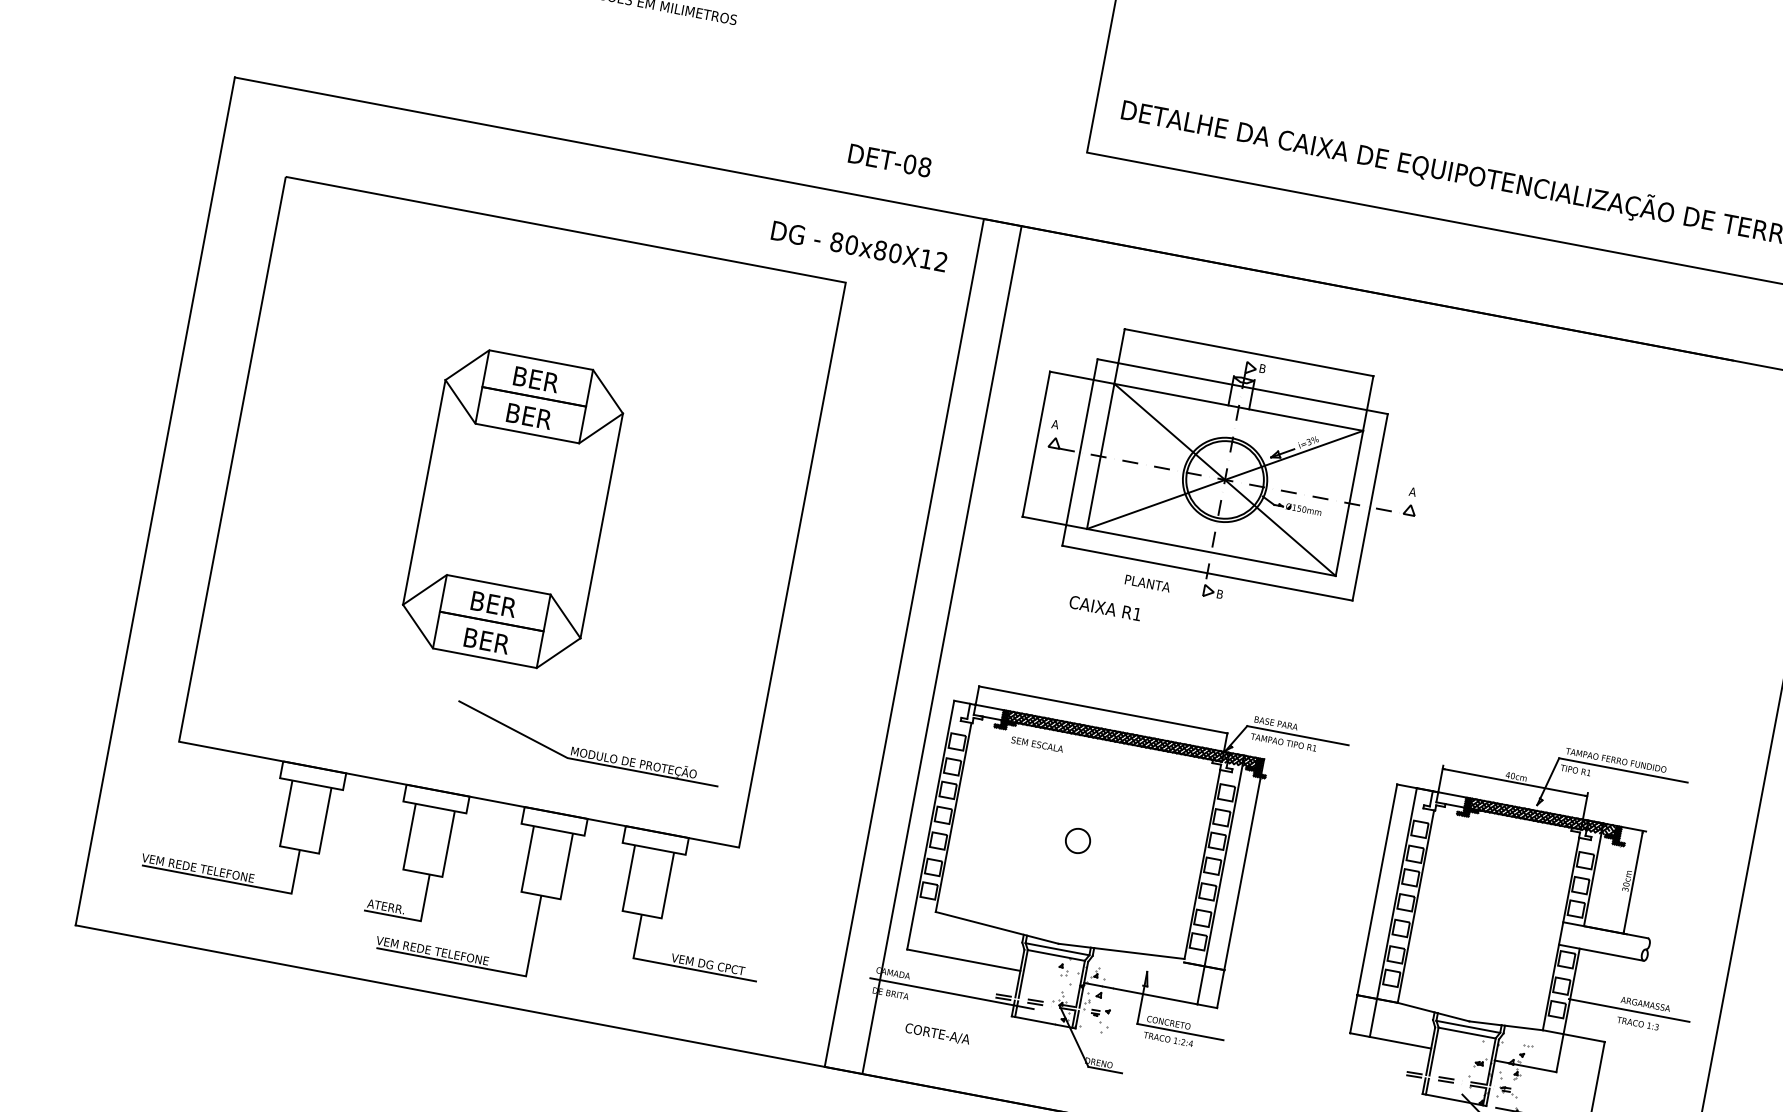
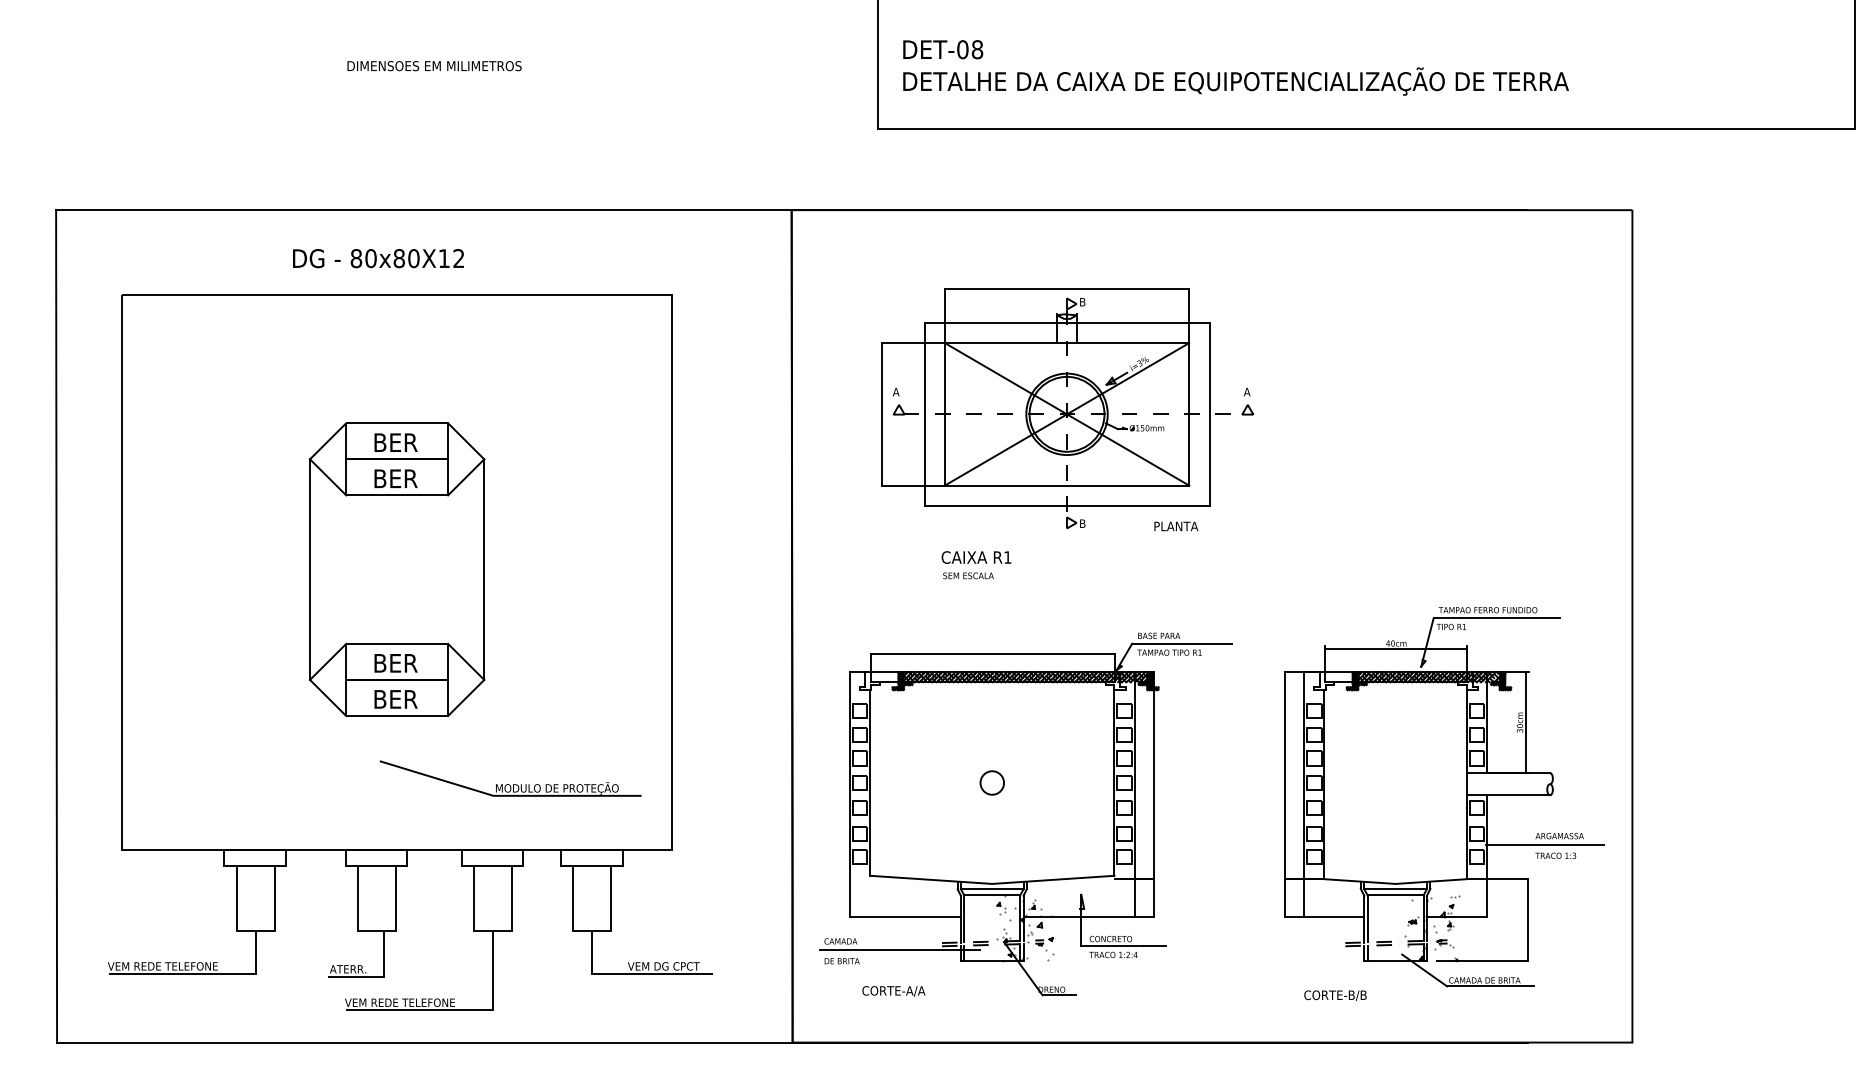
text: (890, 160) -> (943, 49), moved
text: (859, 246) -> (378, 258), moved
text: (1147, 583) -> (1176, 526), moved
line: (941, 650) -> (791, 626), moved
text: (1037, 744) -> (968, 575), moved

